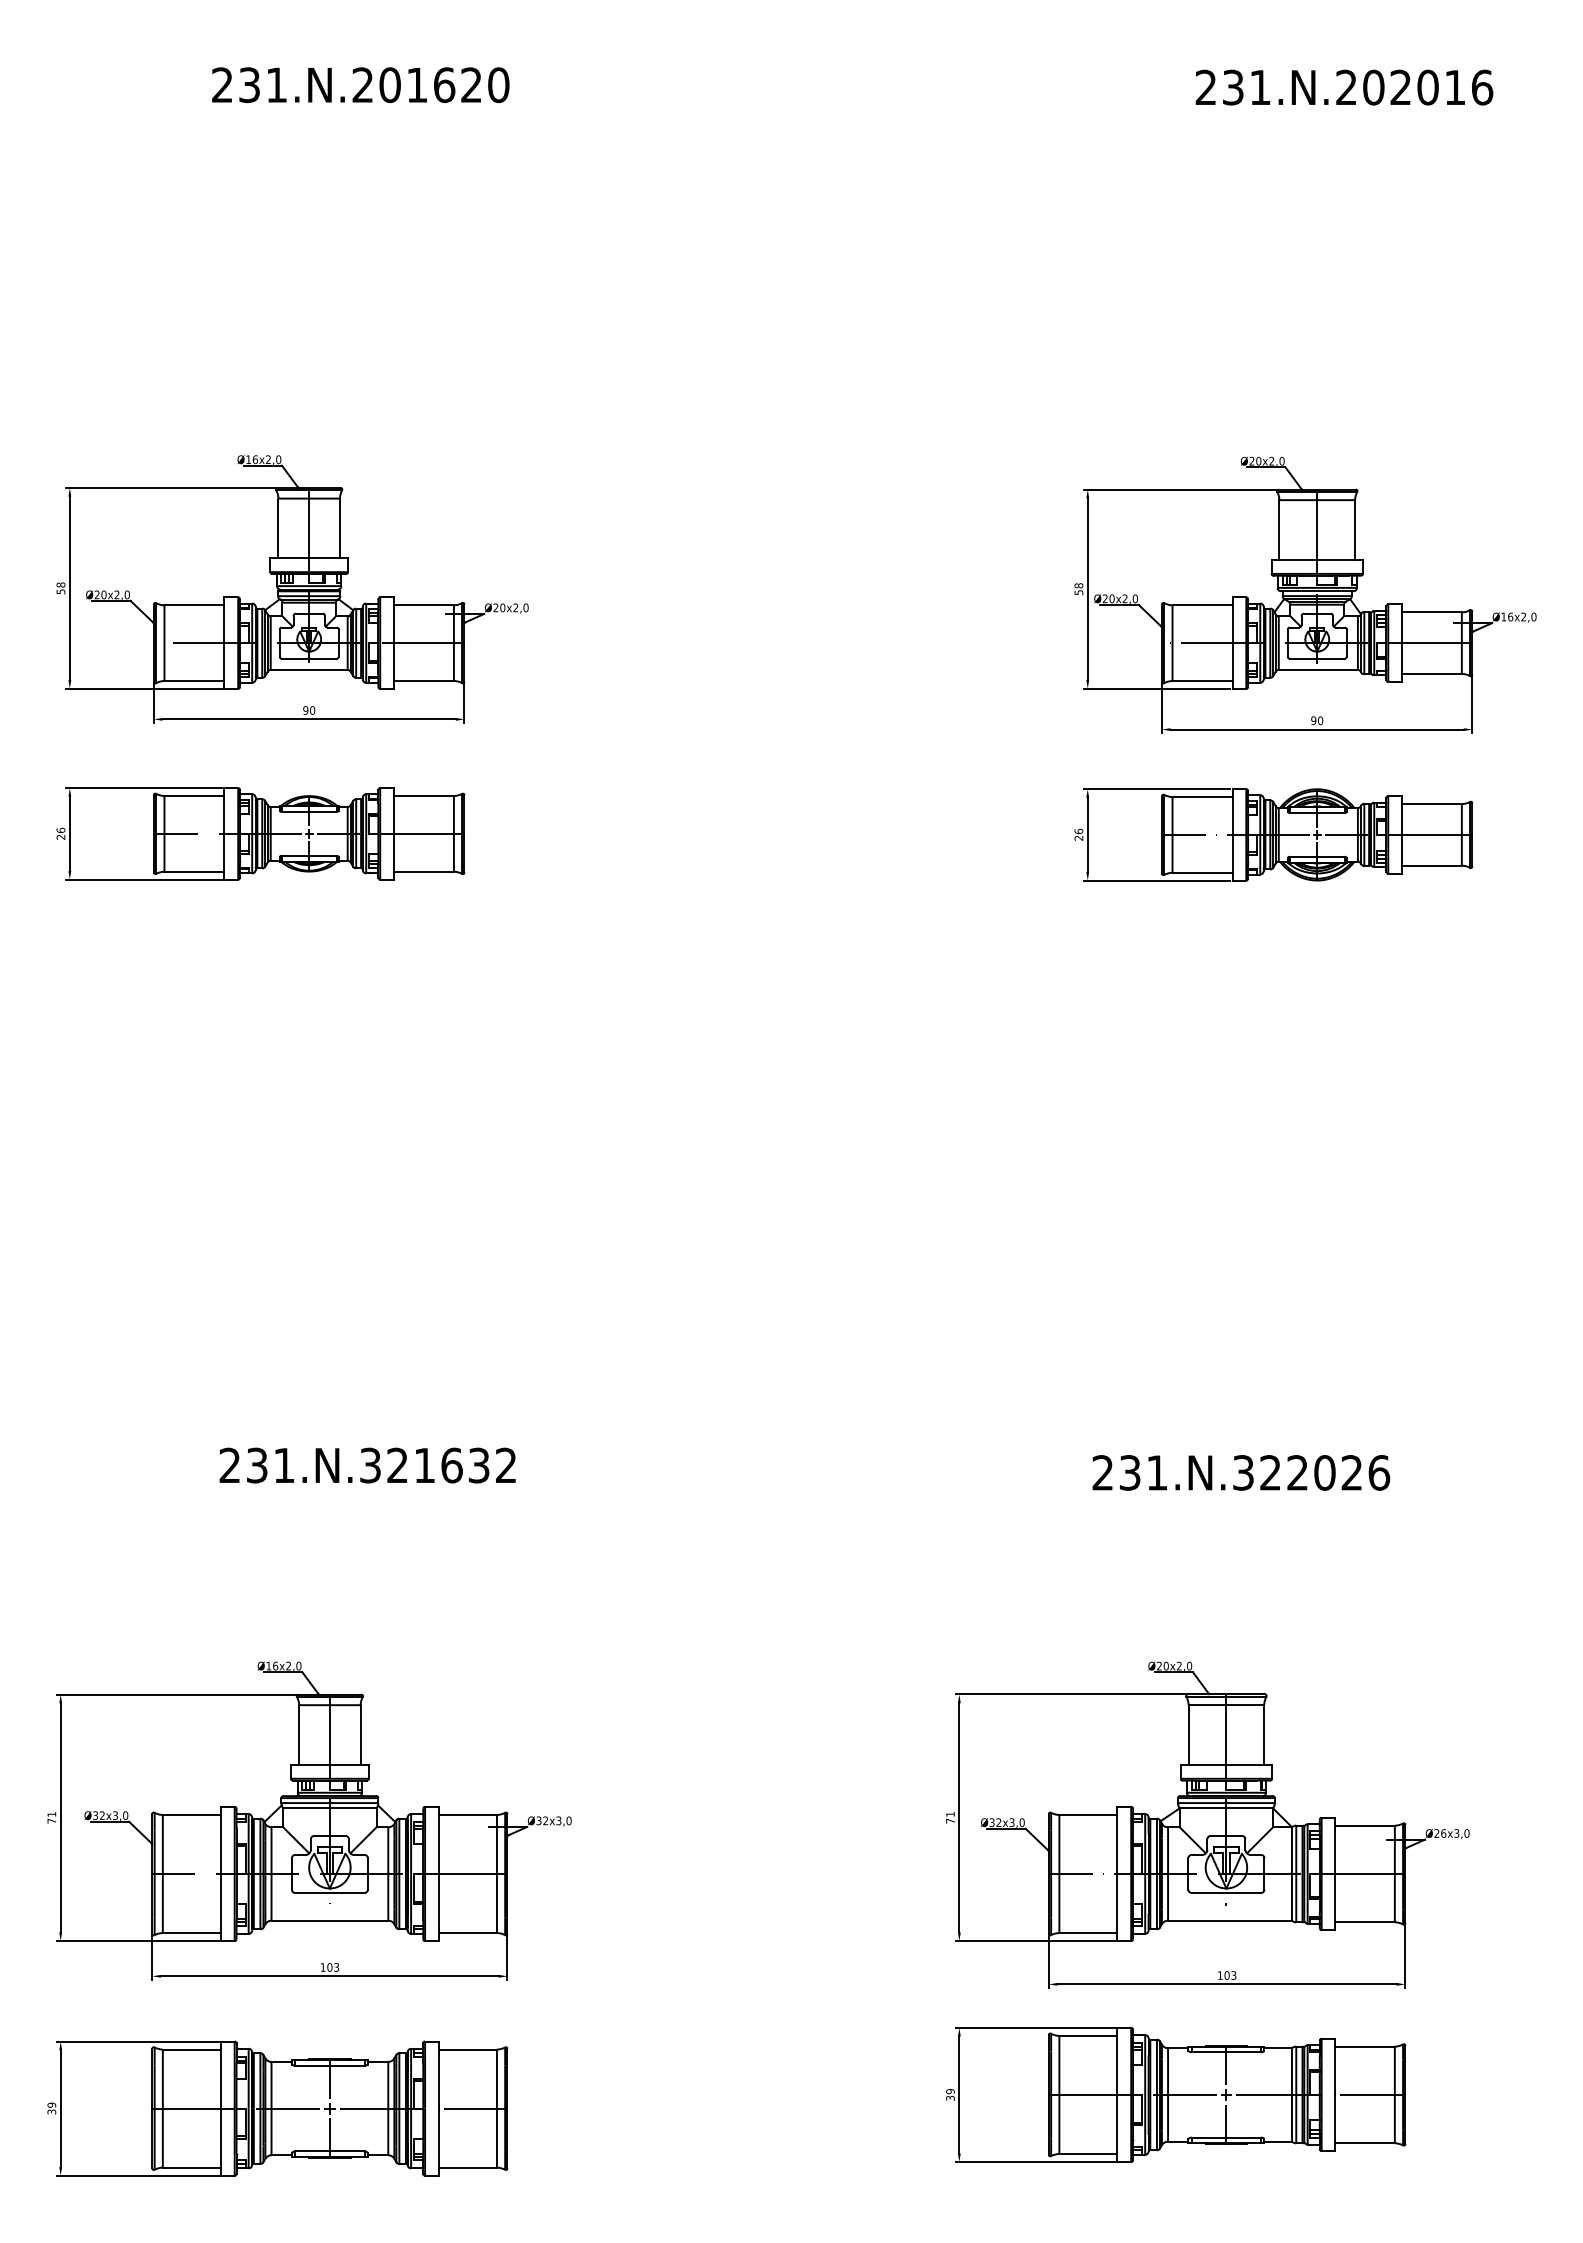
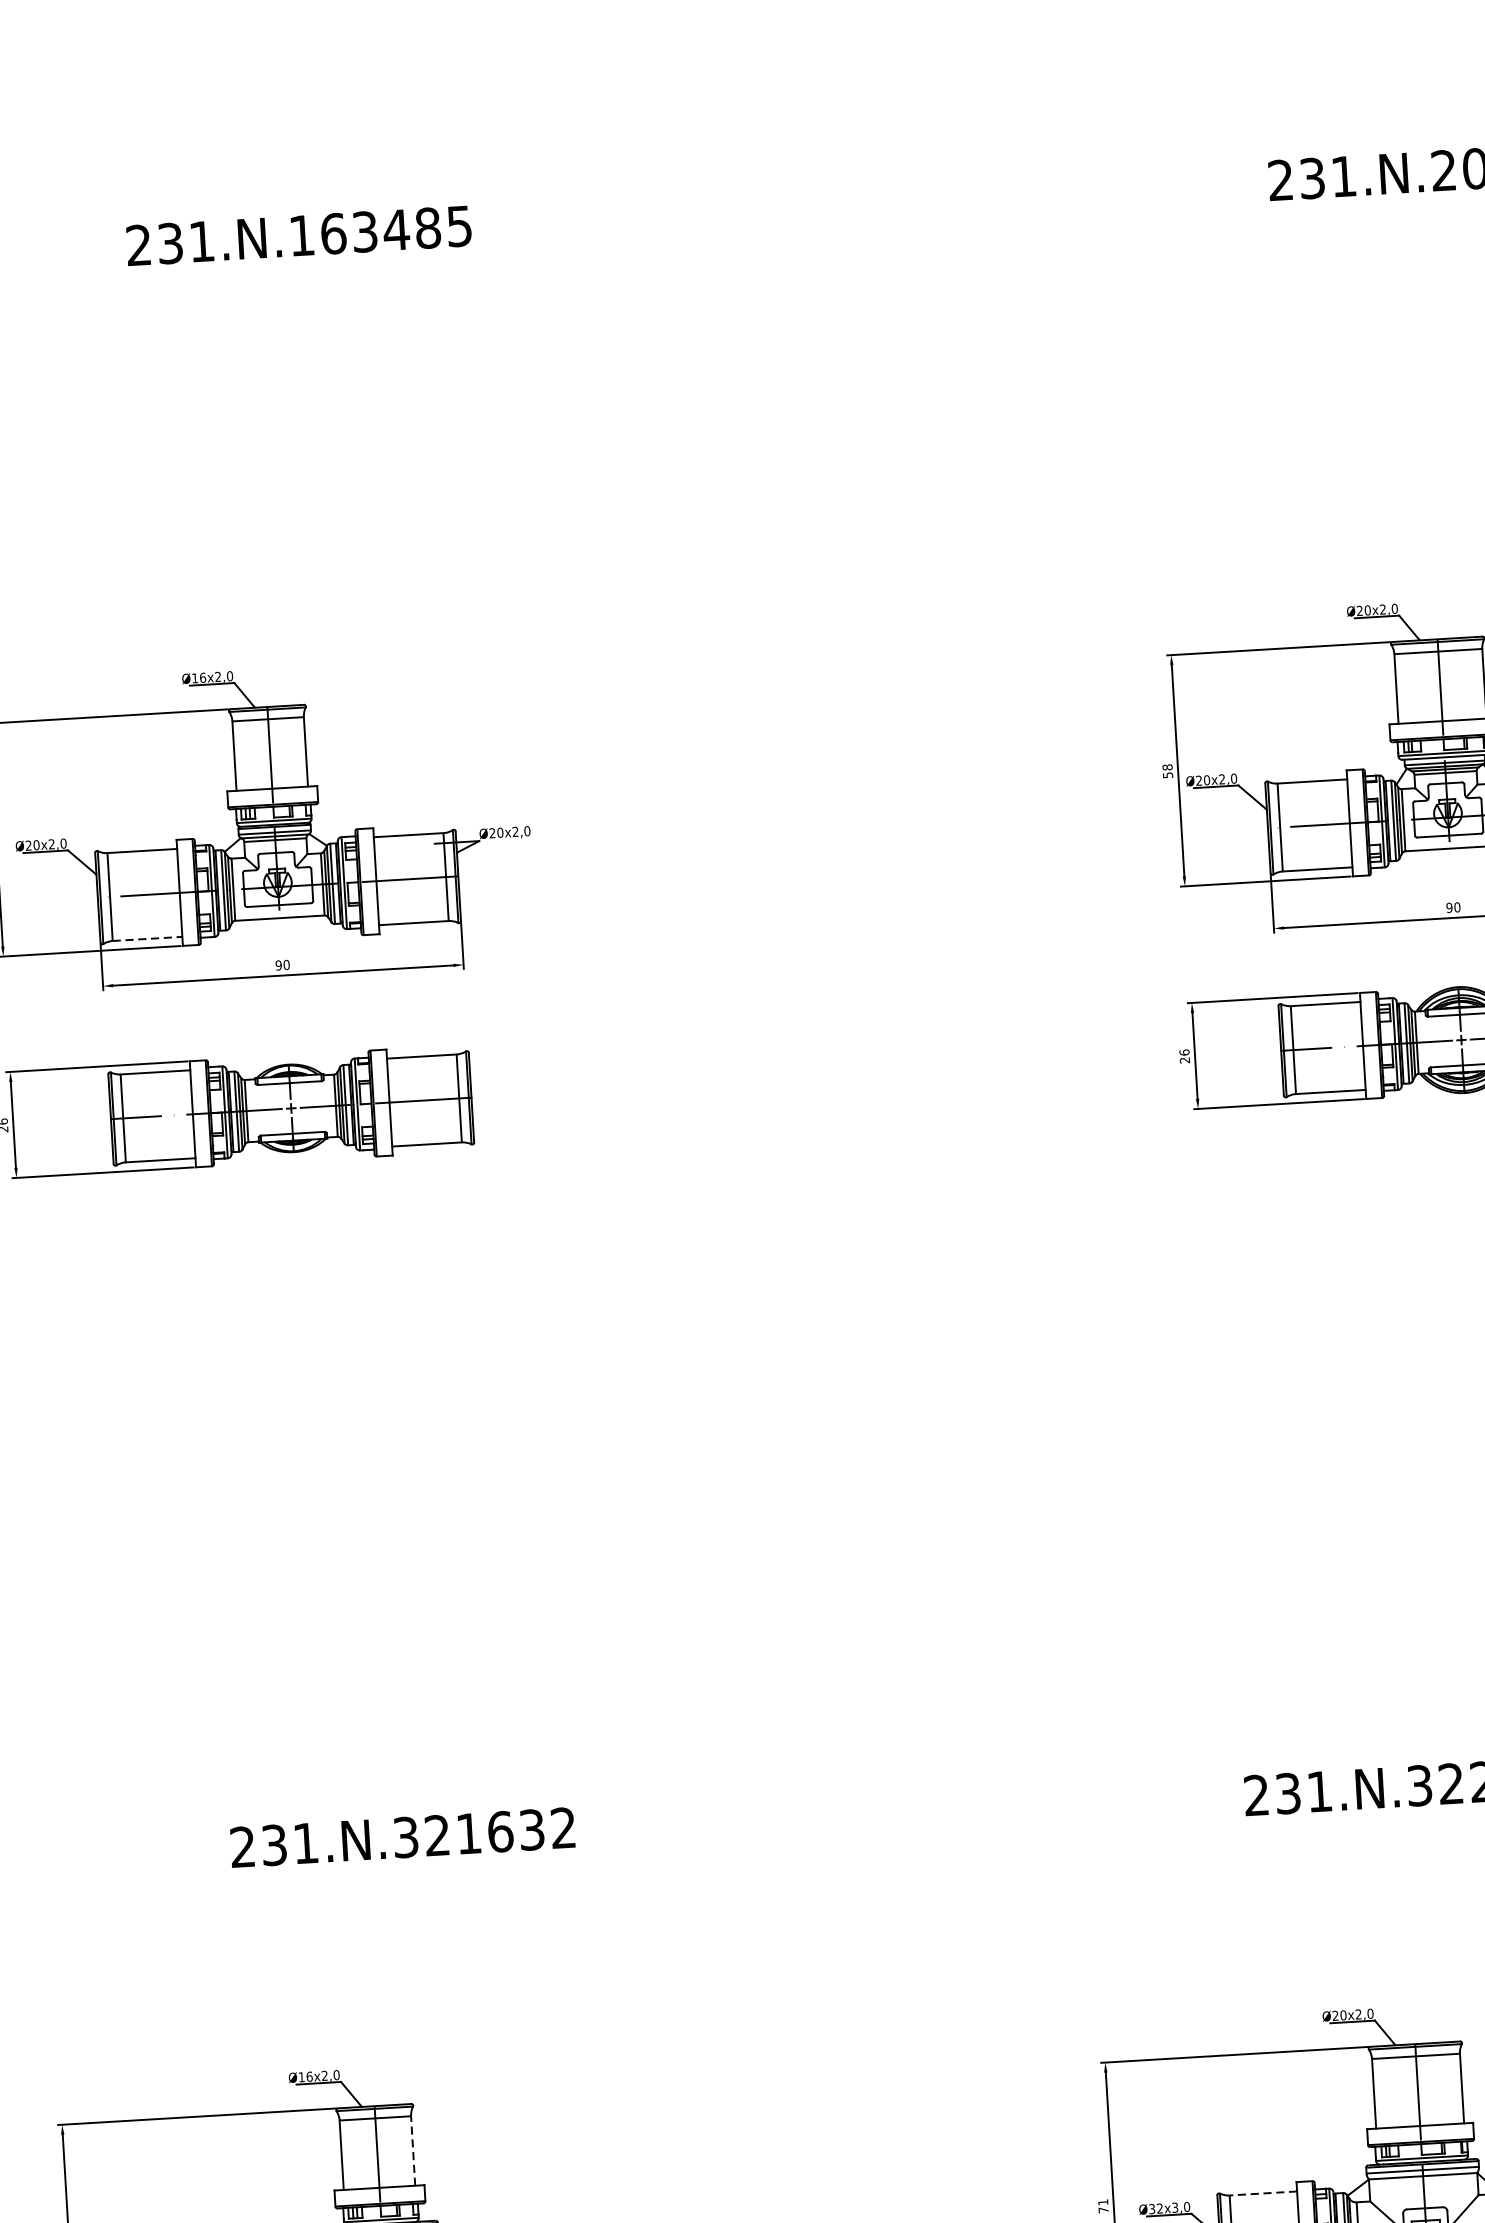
text: (430, 85) -> (380, 231), 231.N.201620 -> 231.N.163485
line: (194, 681) -> (147, 939), solid -> dashed
line: (360, 1735) -> (412, 2151), solid -> dashed
line: (1087, 1814) -> (1262, 2193), solid -> dashed

